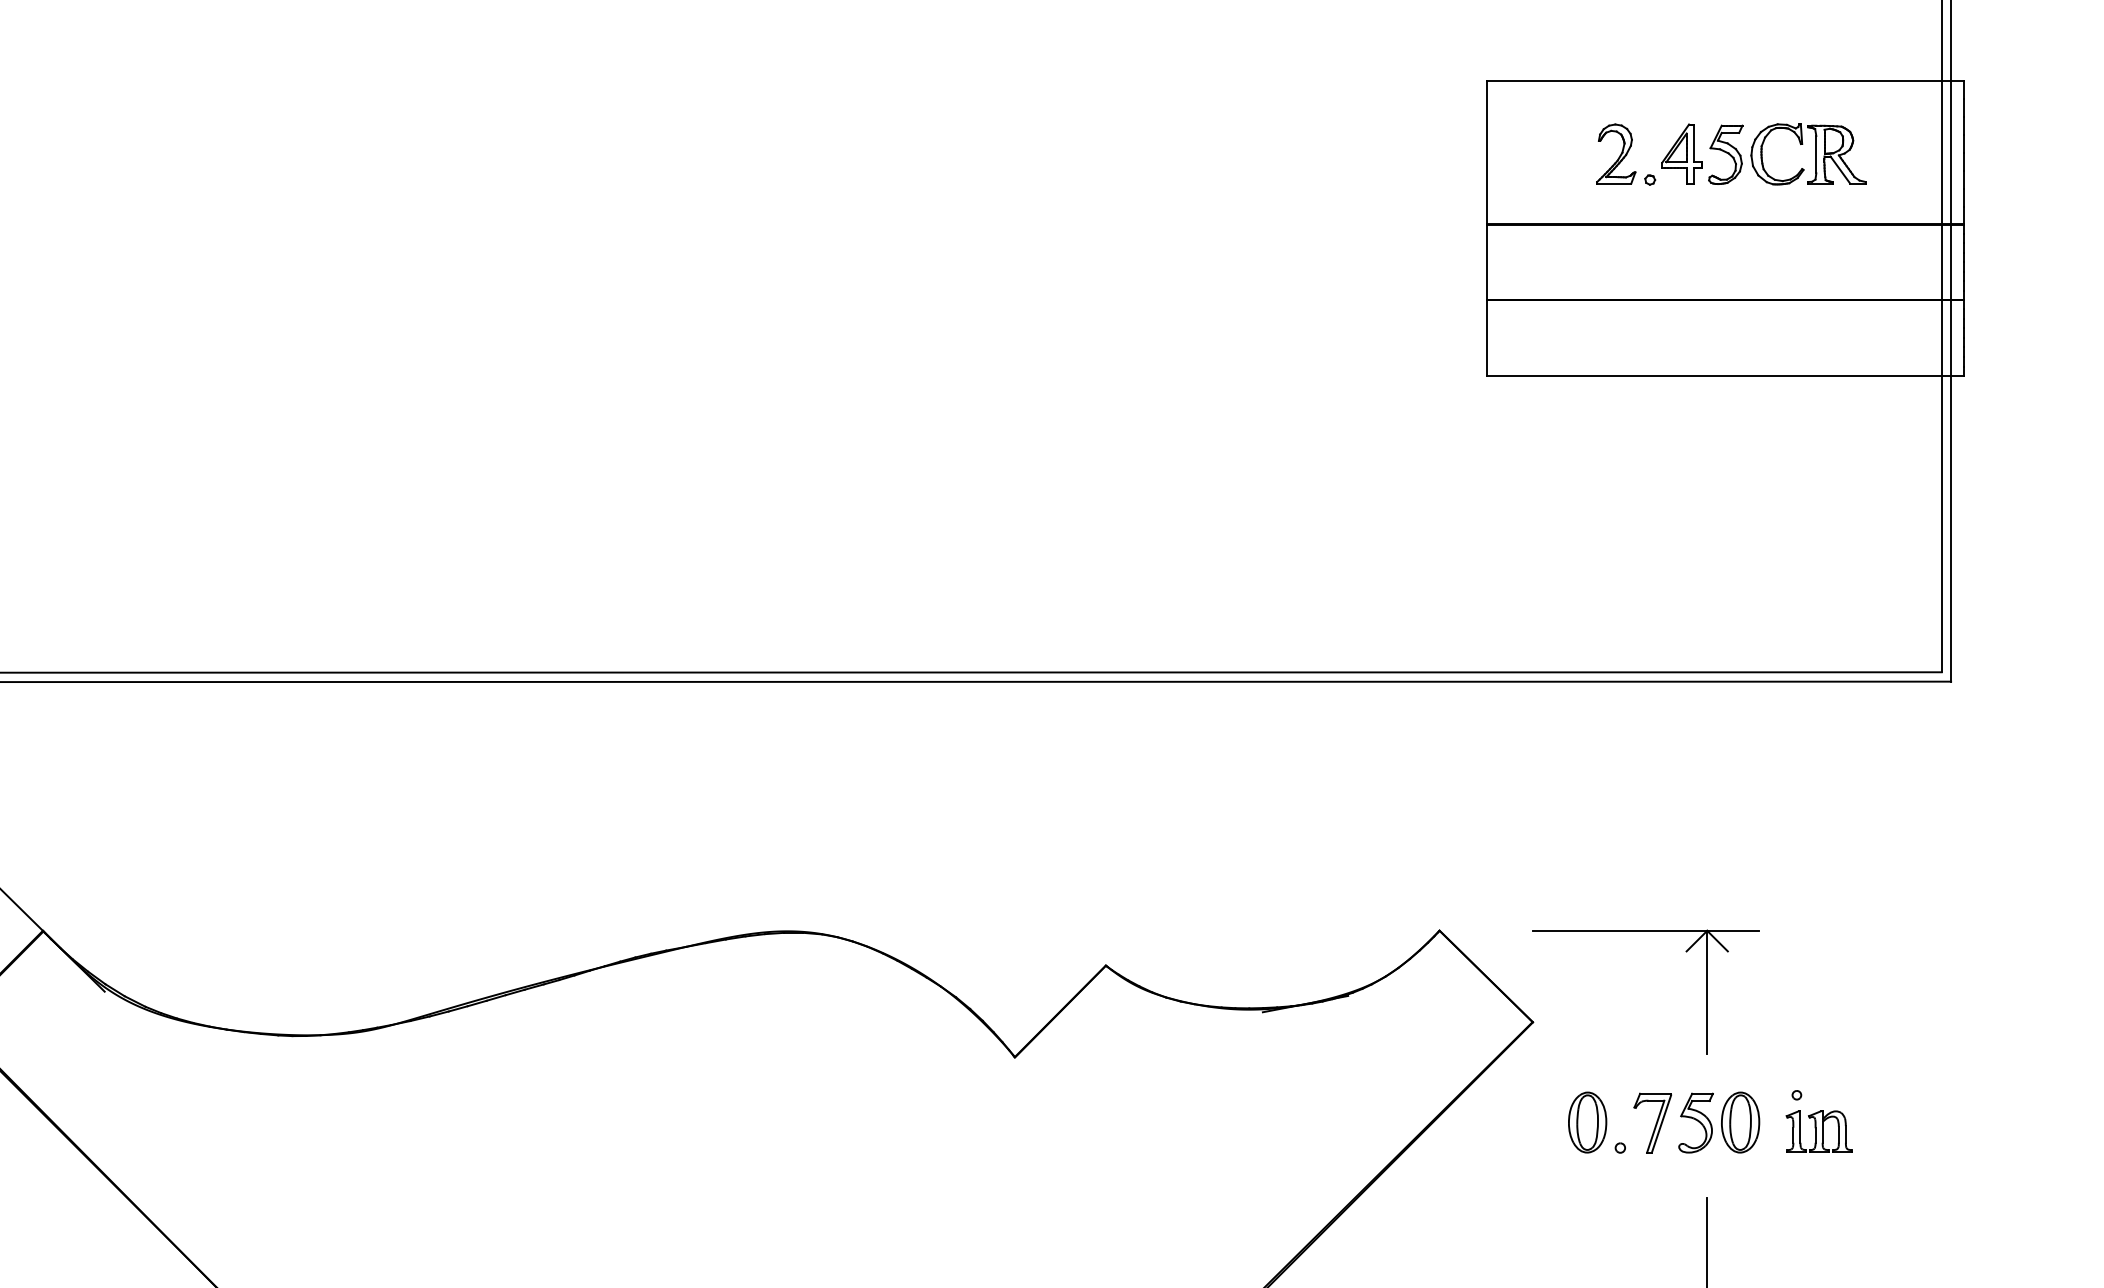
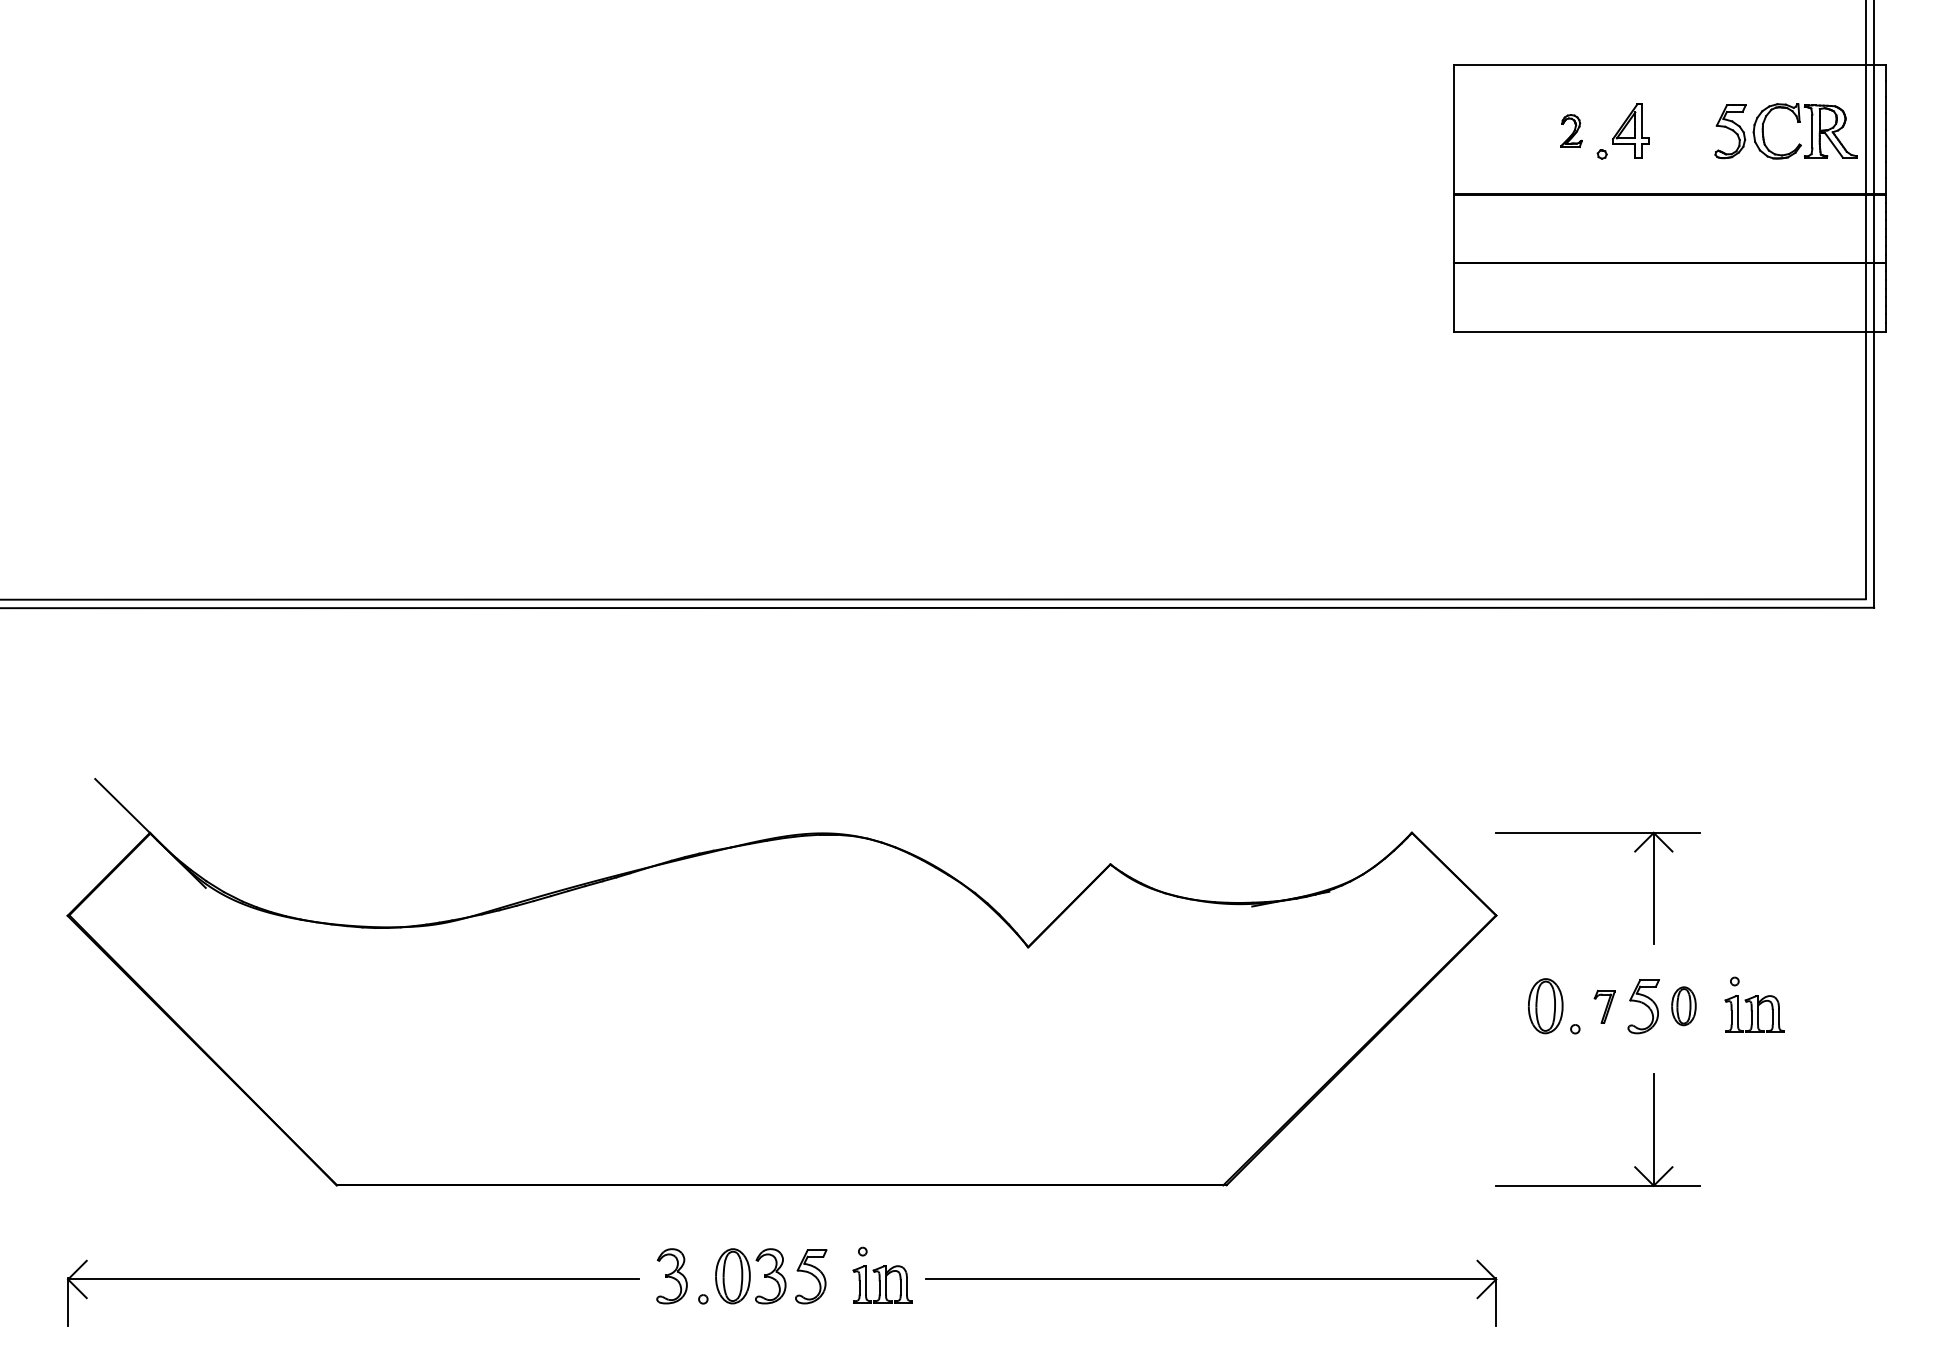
part: (1799, 144) -> (1797, 122), moved
part: (1616, 153) -> (1571, 130), size x0.6
part: (1652, 1122) -> (1604, 1006), size x0.6
part: (1740, 1122) -> (1683, 1006), size x0.7

